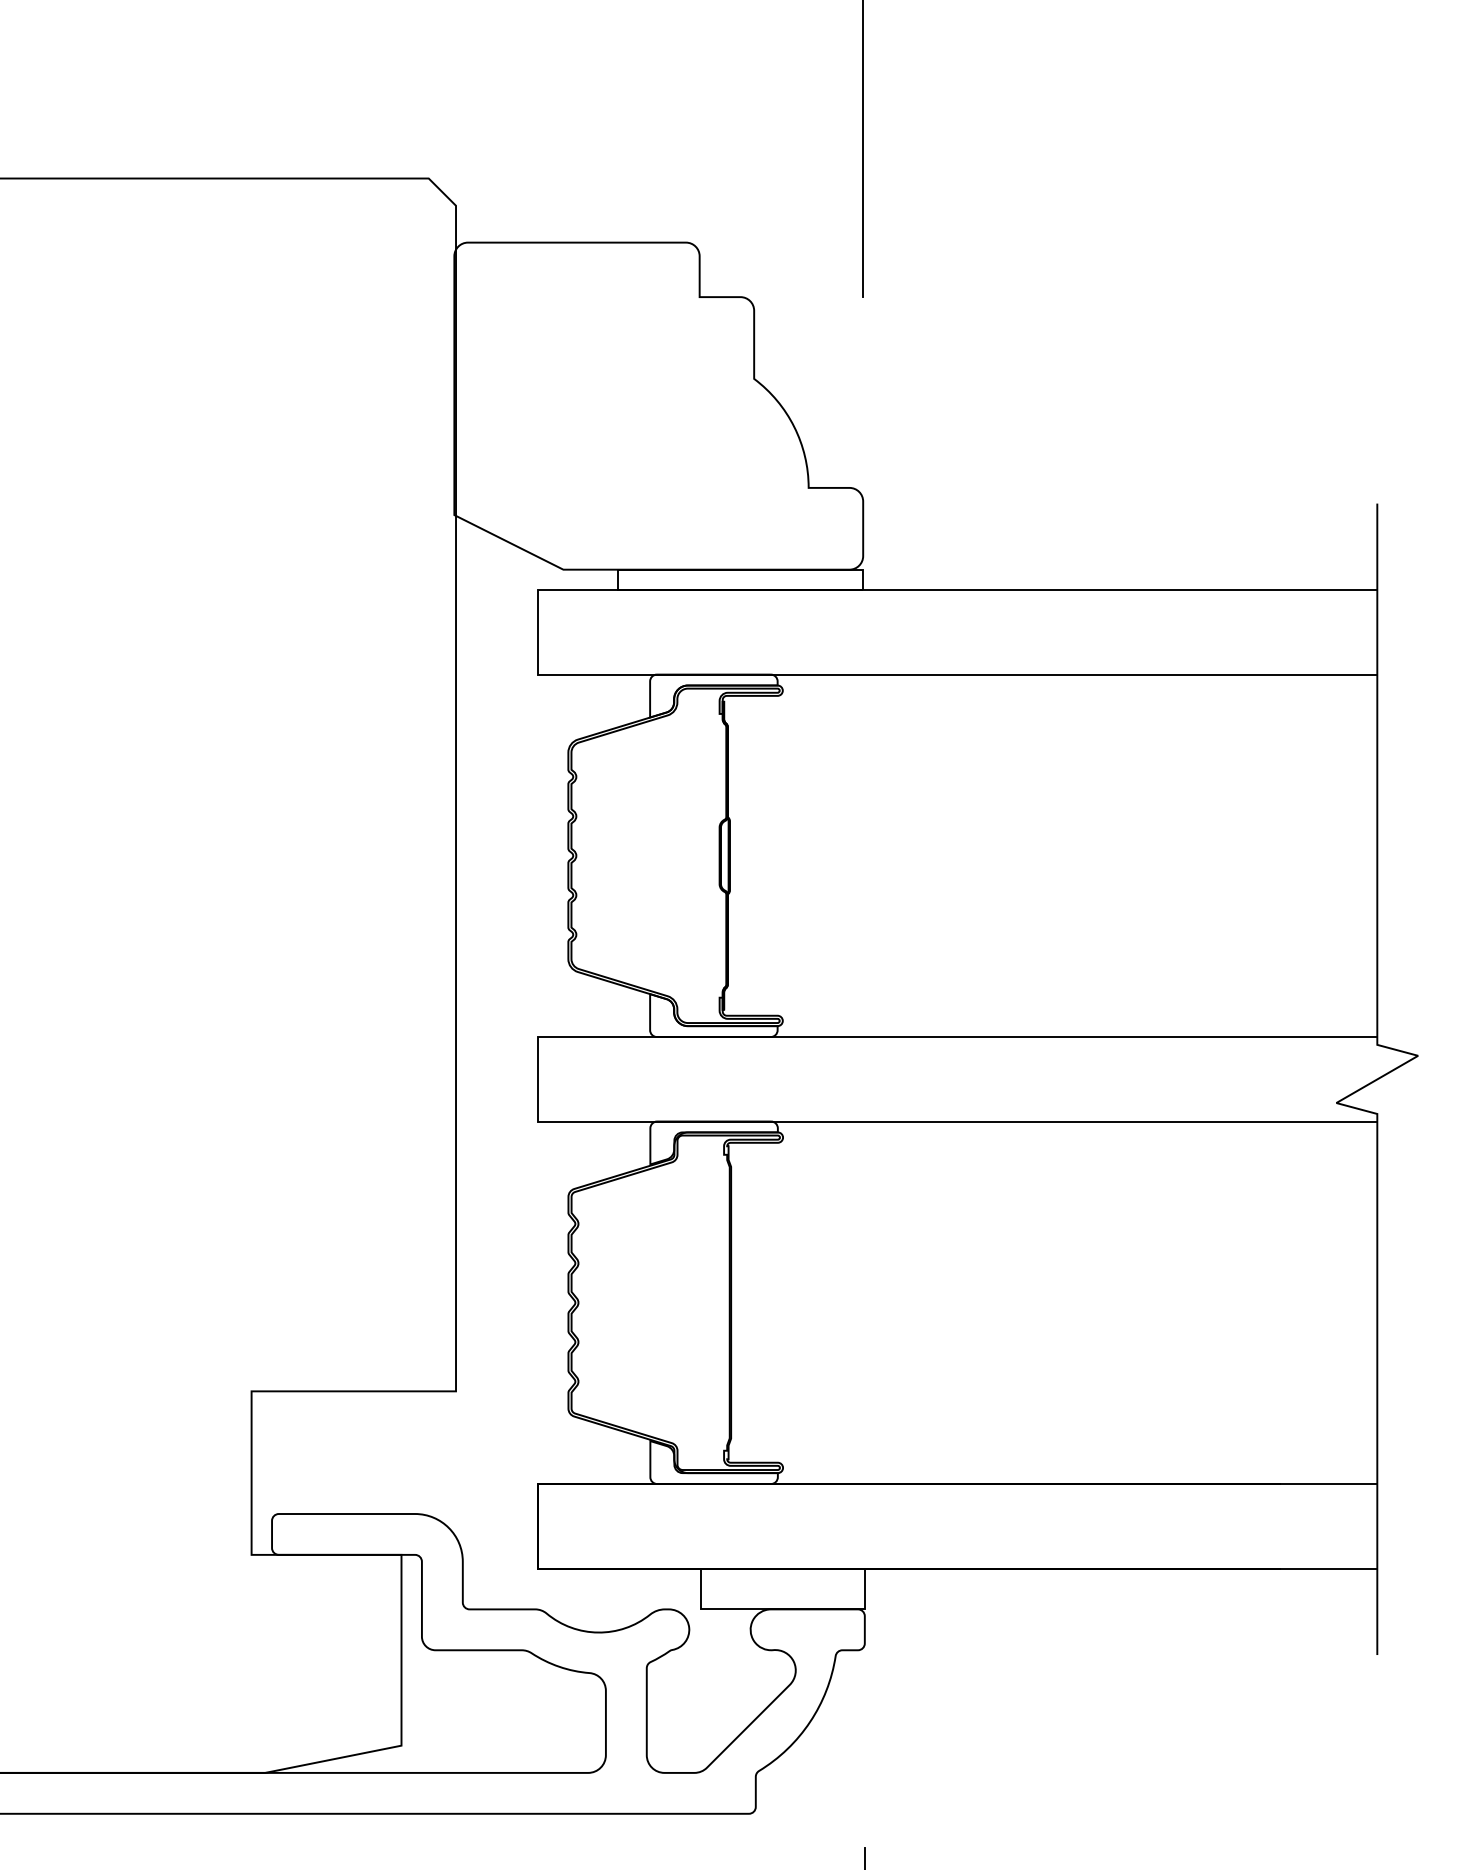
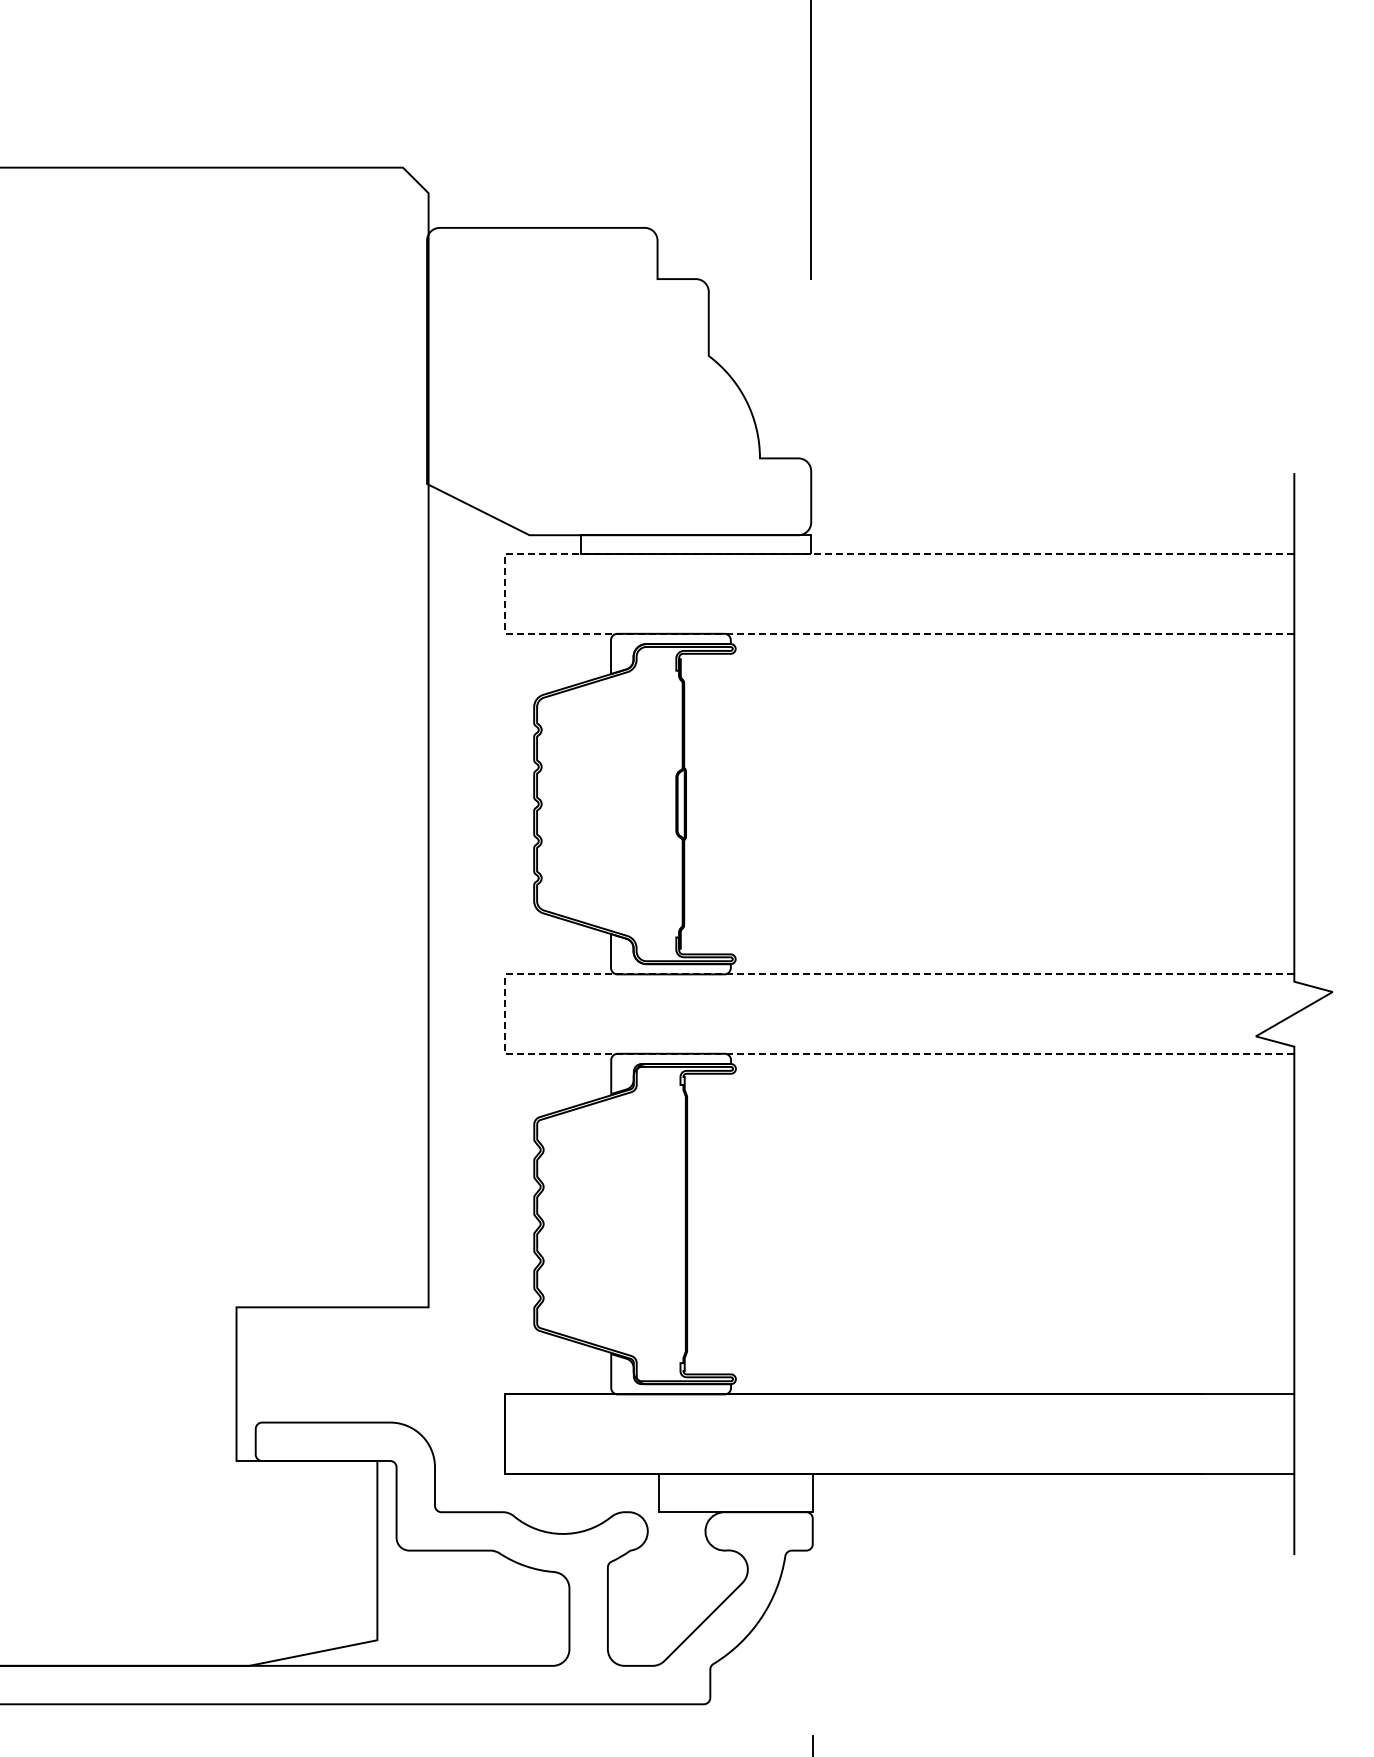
line: (537, 632) -> (505, 594), solid -> dashed
line: (537, 1079) -> (505, 1014), solid -> dashed

